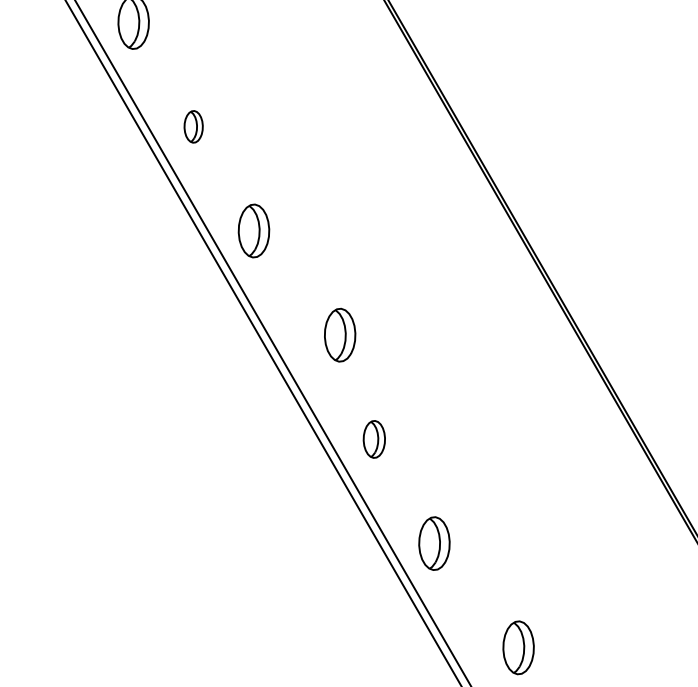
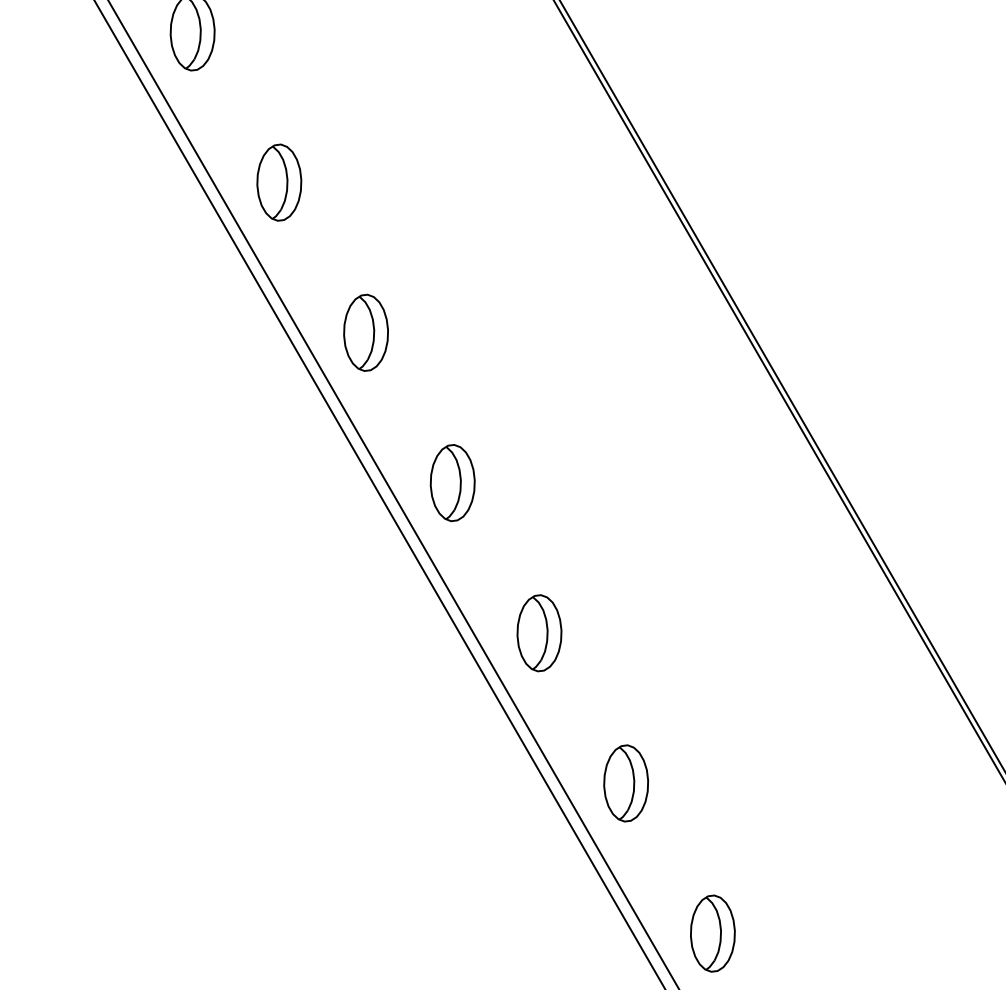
part: (193, 126) -> (278, 182), size x1.67
part: (340, 334) -> (453, 482), moved
part: (374, 439) -> (539, 633), size x1.43
part: (518, 647) -> (712, 933), moved

